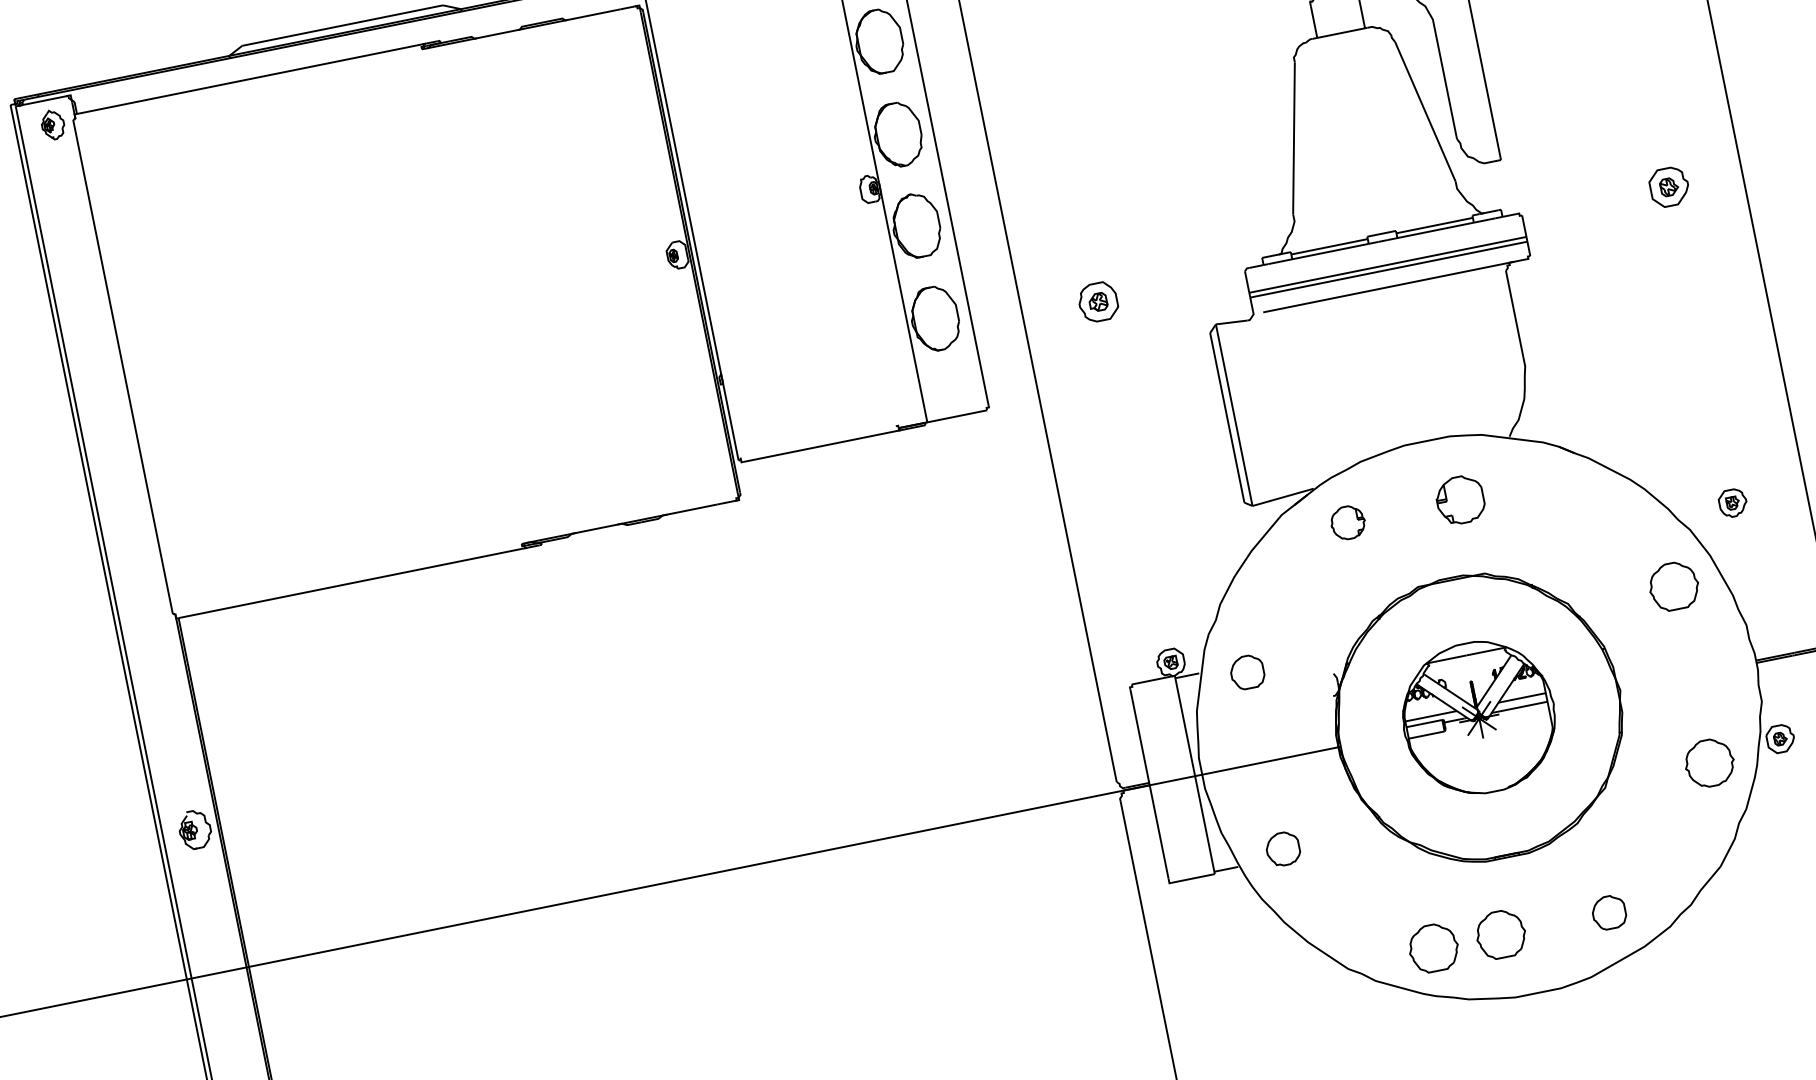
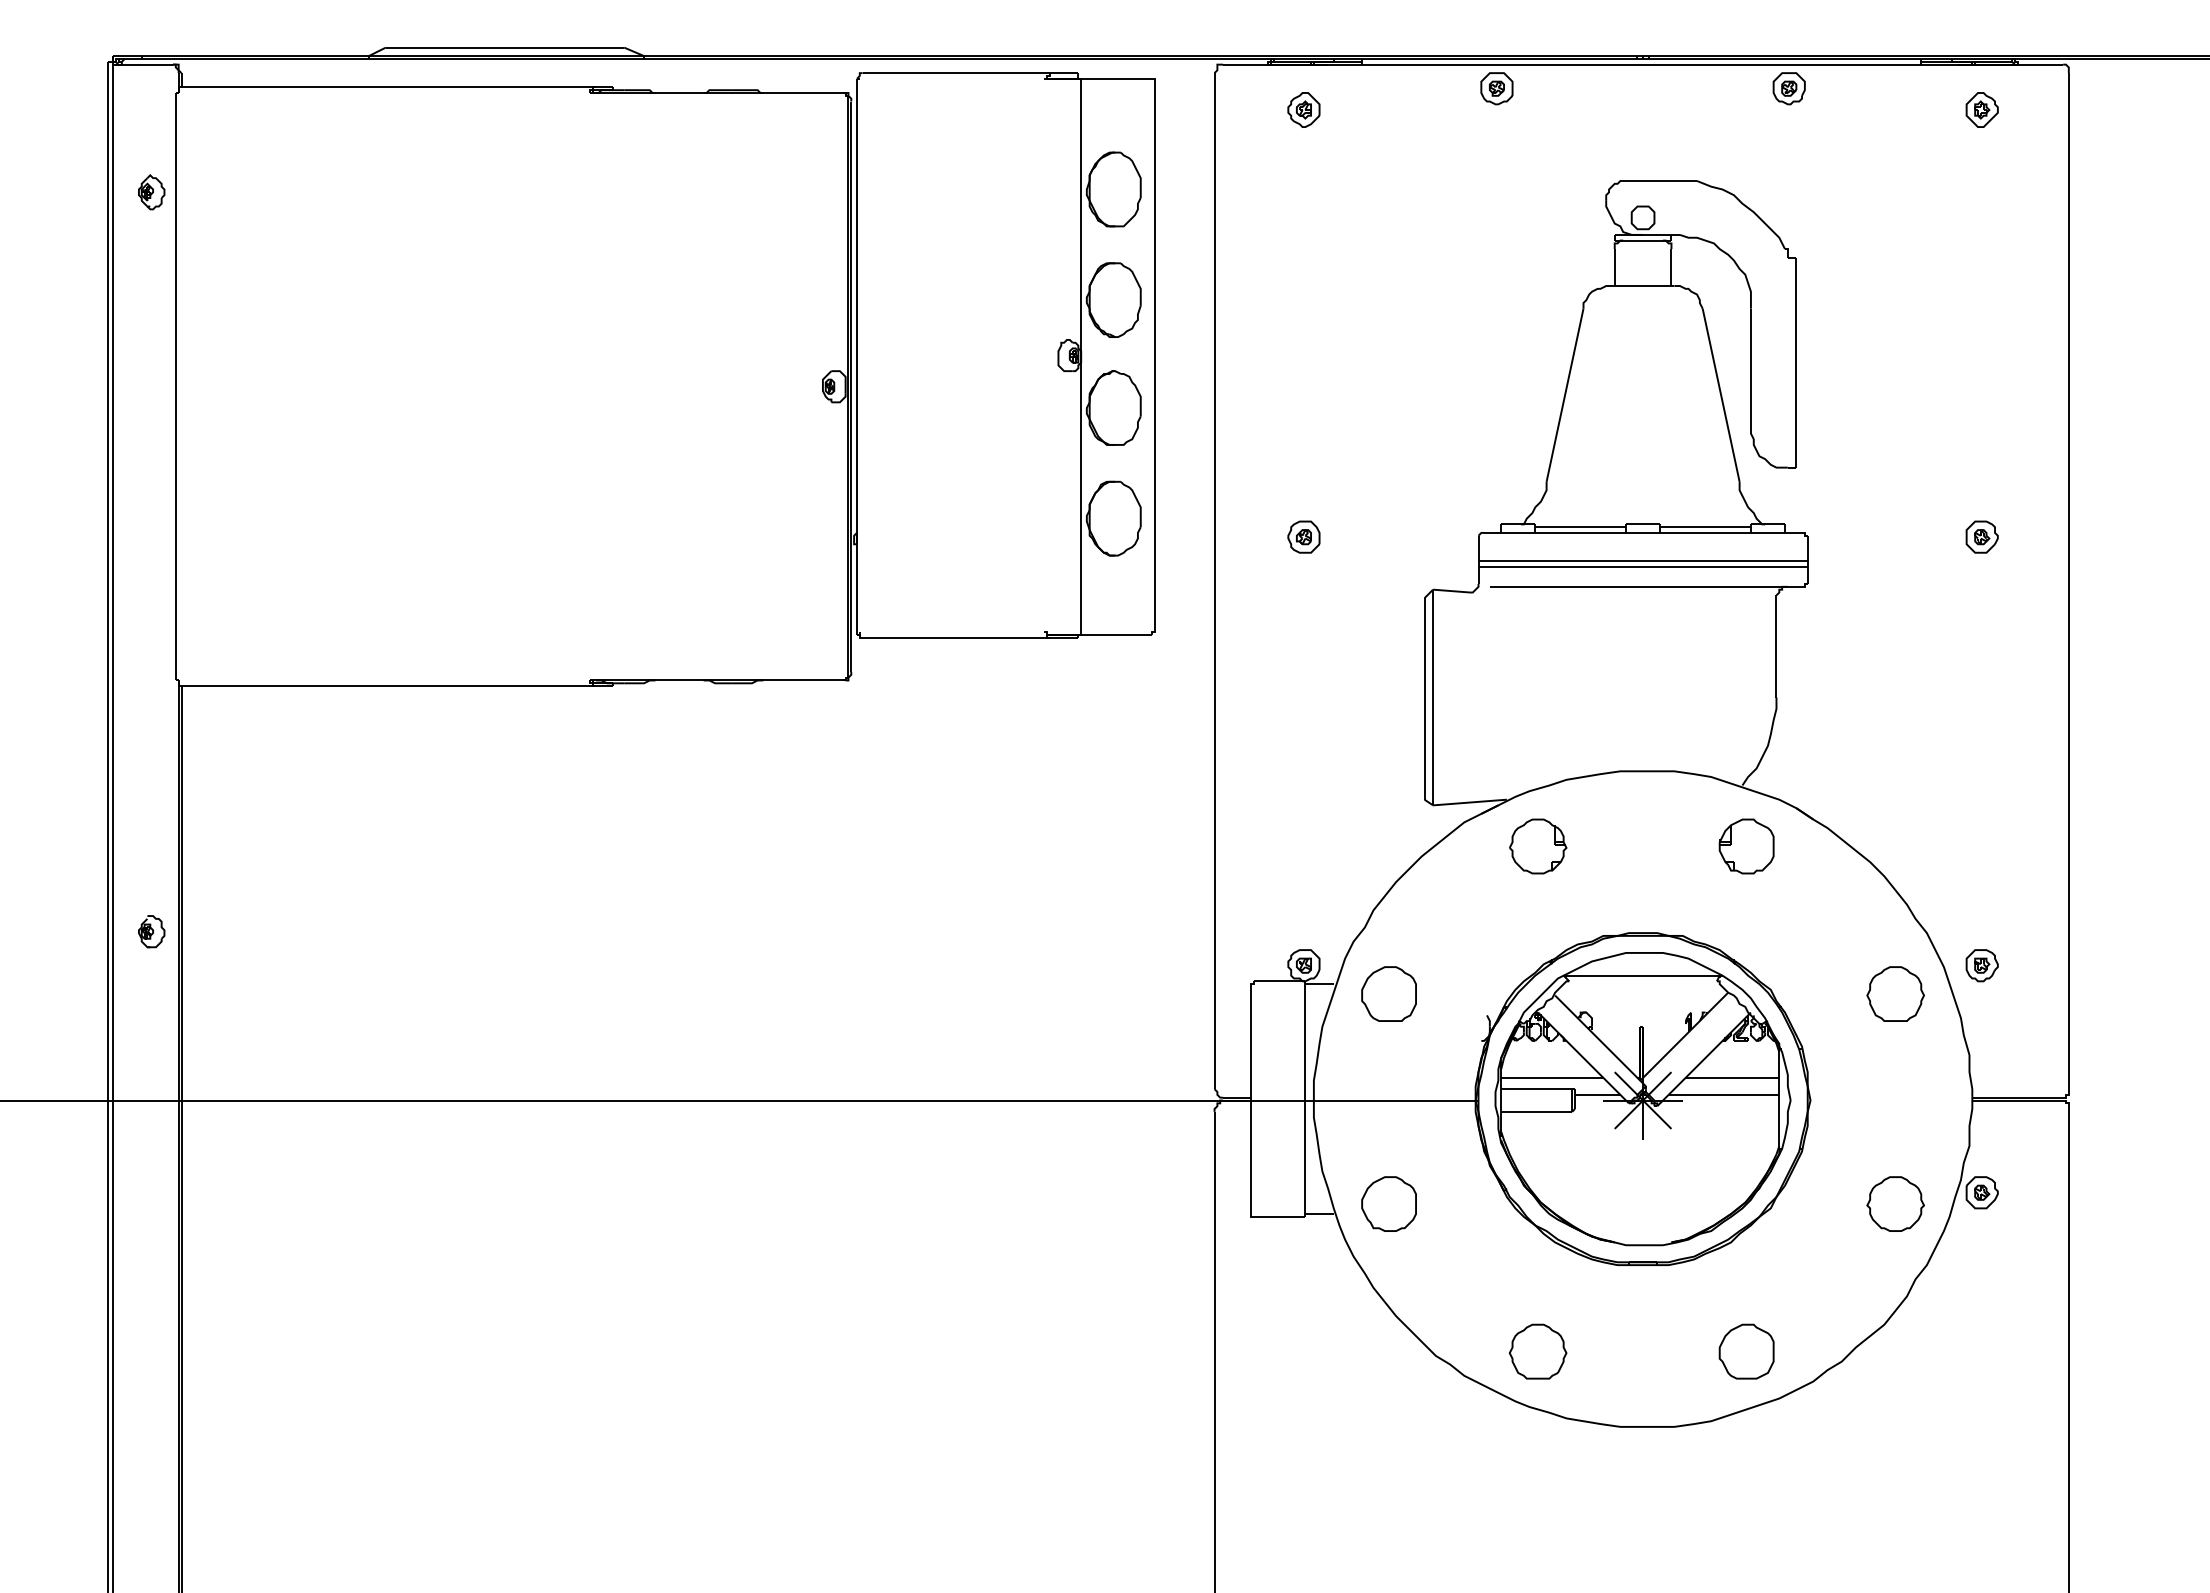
part: (52, 125) -> (151, 192), moved
part: (1668, 186) -> (1981, 536), size x0.71
part: (1097, 301) -> (1303, 536), size x0.71
part: (1460, 500) -> (1746, 846), moved
part: (1732, 503) -> (1981, 965), moved
part: (1348, 522) -> (1538, 846), size x1.43
part: (1246, 671) -> (1388, 993), size x1.43
part: (1478, 718) -> (1642, 1099), size x1.67
part: (195, 829) -> (151, 931), size x0.71
part: (1282, 848) -> (1388, 1203), size x1.43
part: (1609, 912) -> (1746, 1351), size x1.43
part: (1500, 934) -> (1617, 1351), removed

